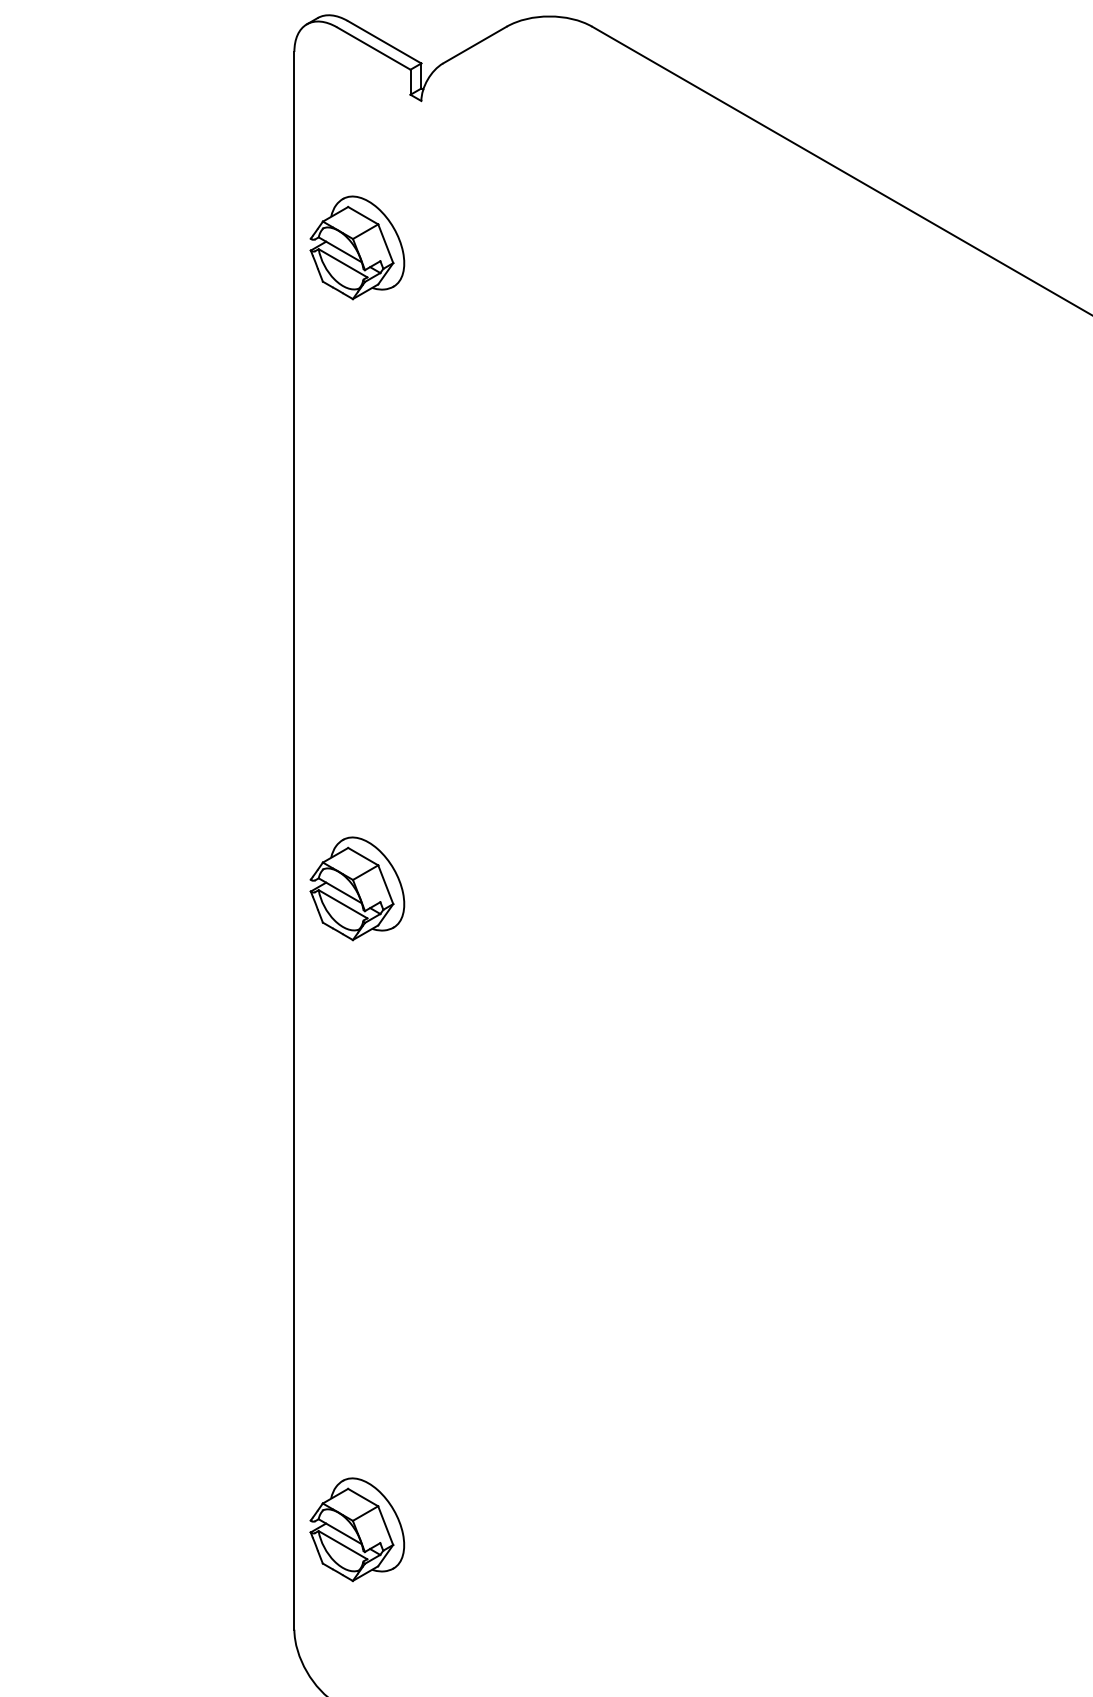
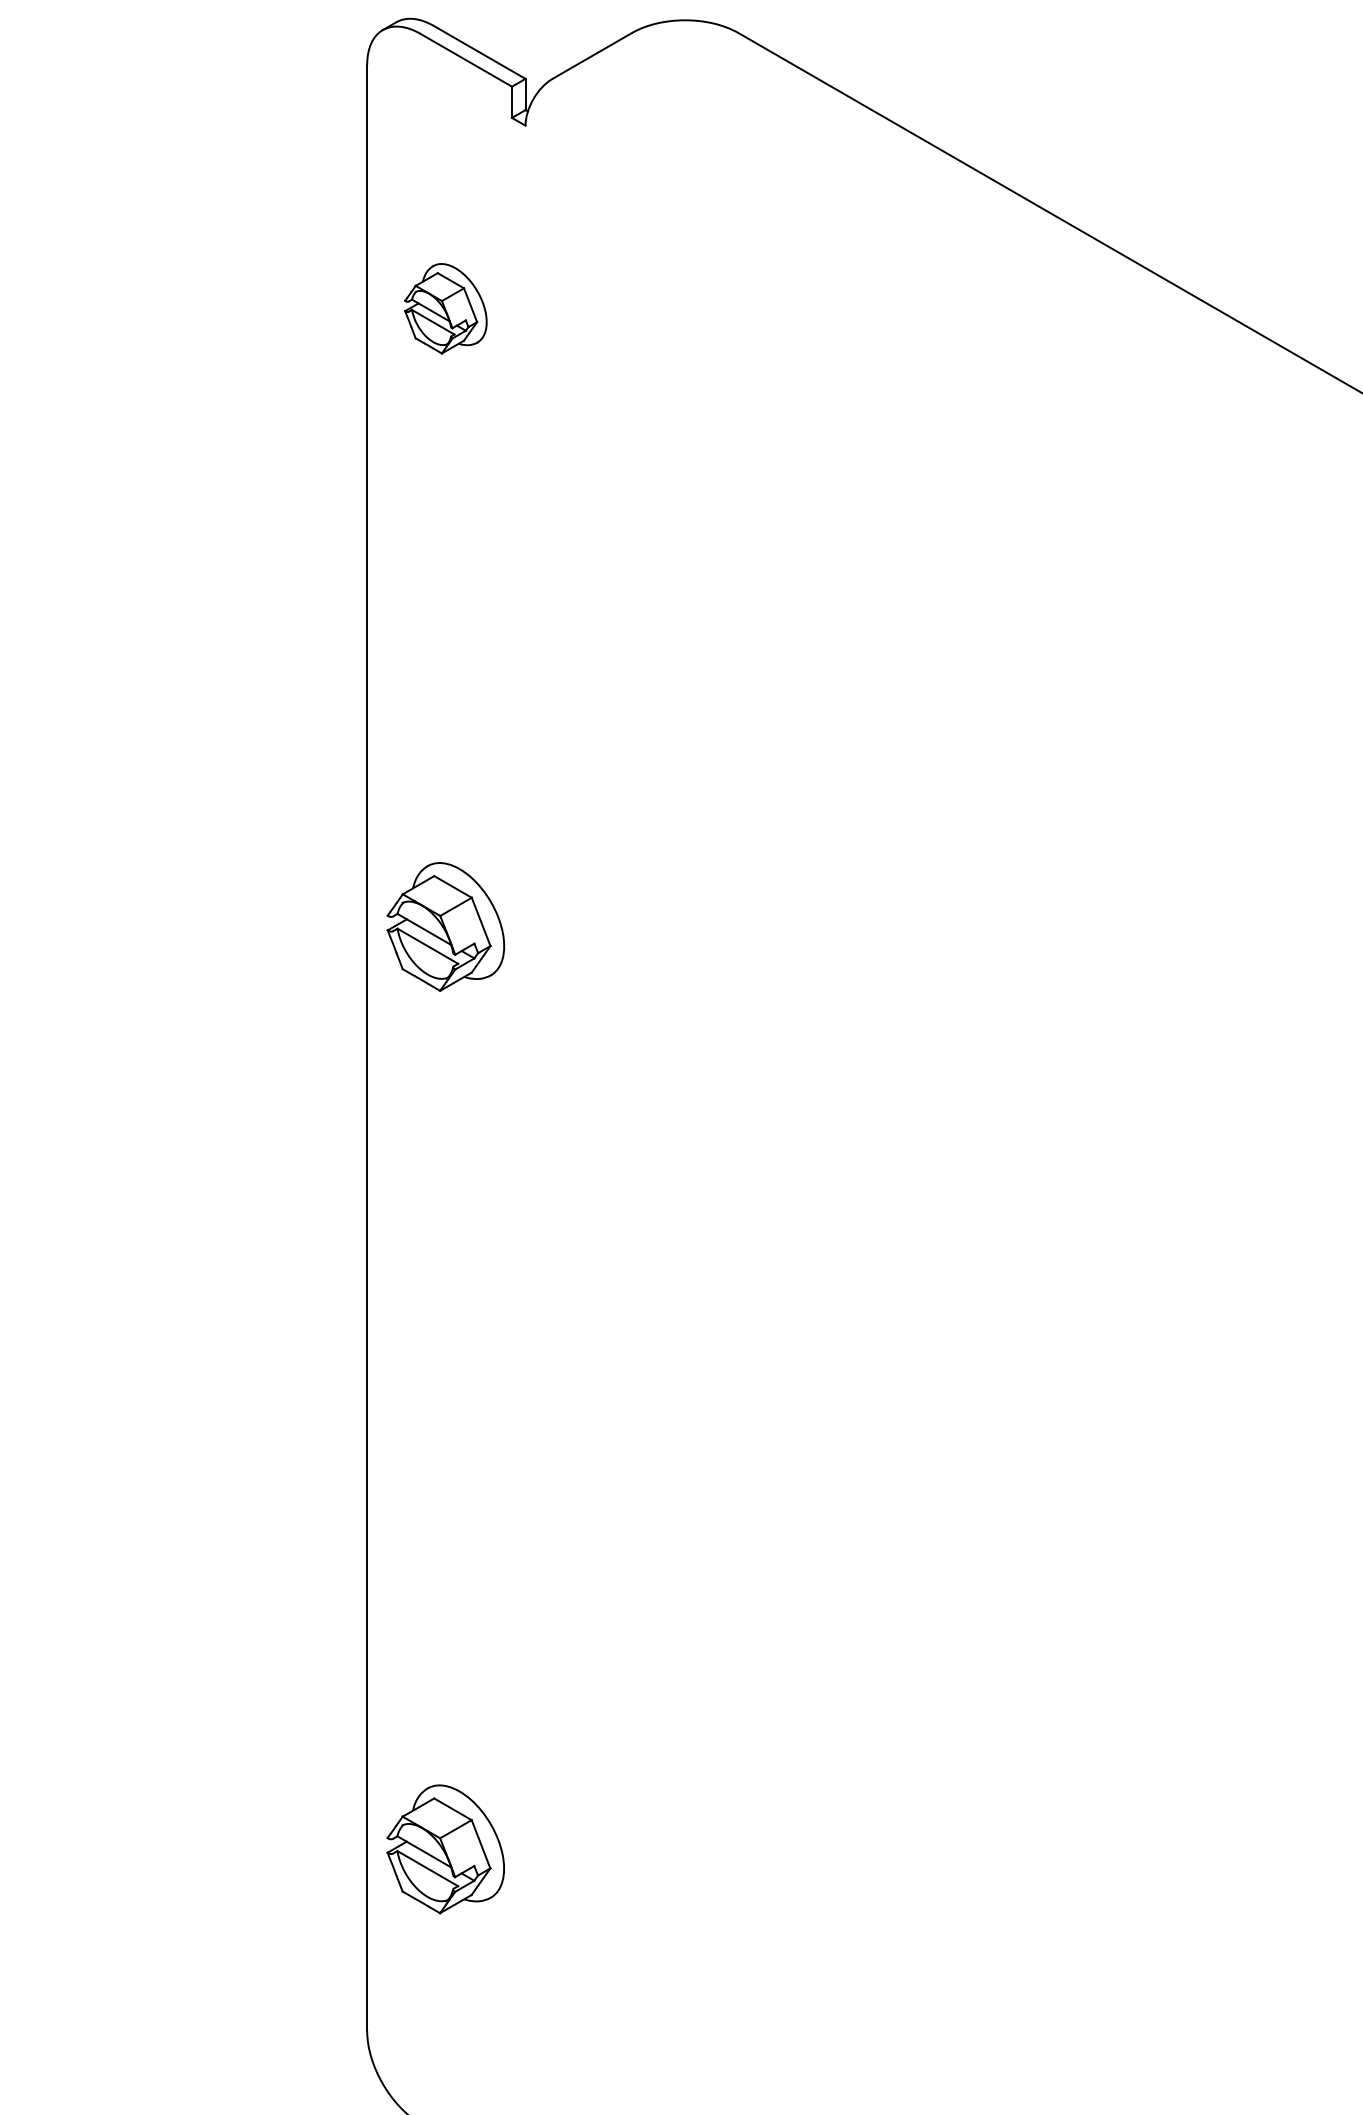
part: (357, 247) -> (445, 308), size x0.7
part: (357, 888) -> (445, 926), moved
part: (357, 1529) -> (445, 1849), moved

